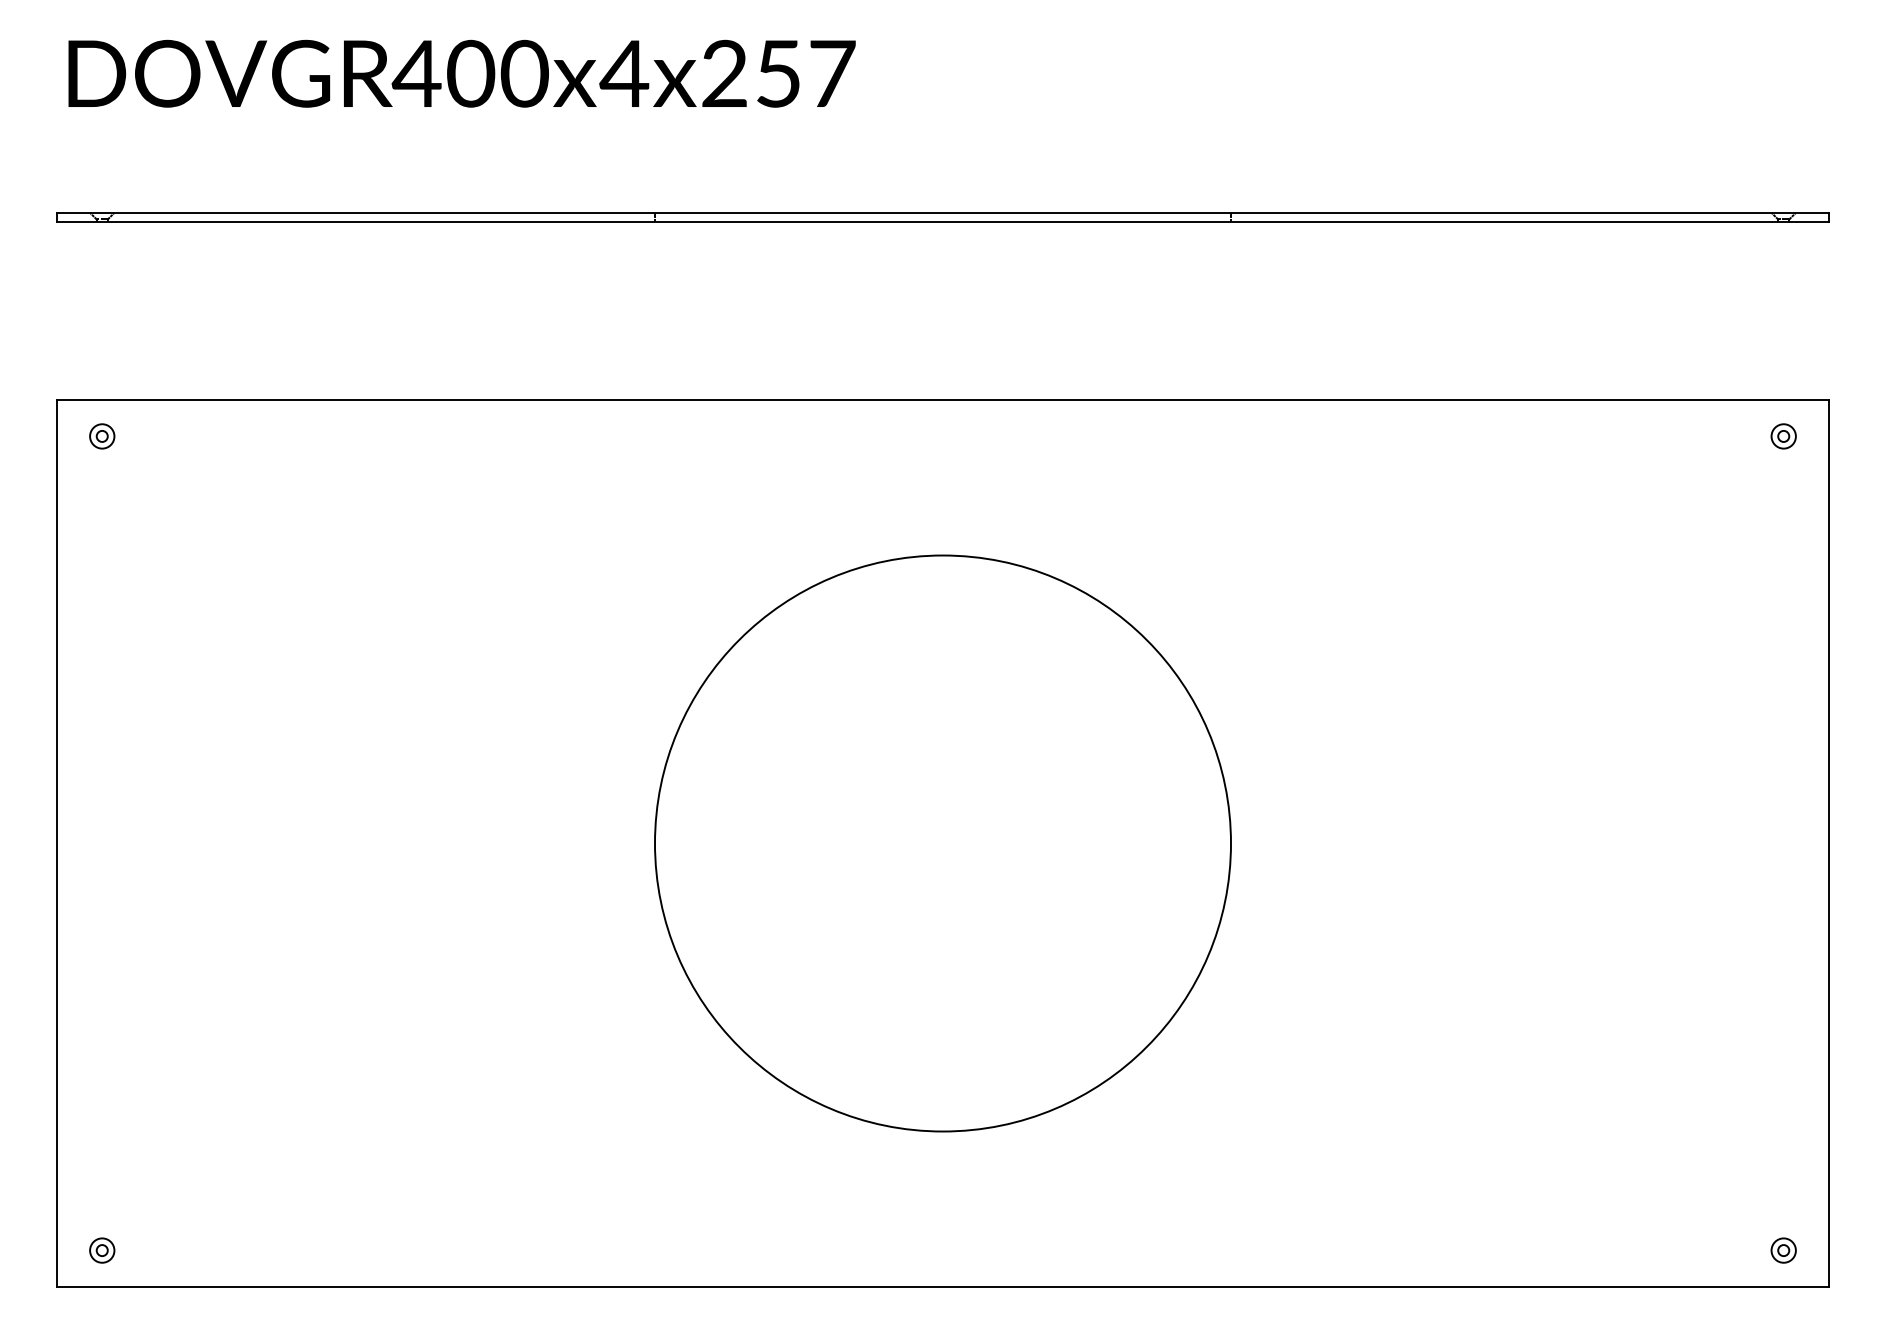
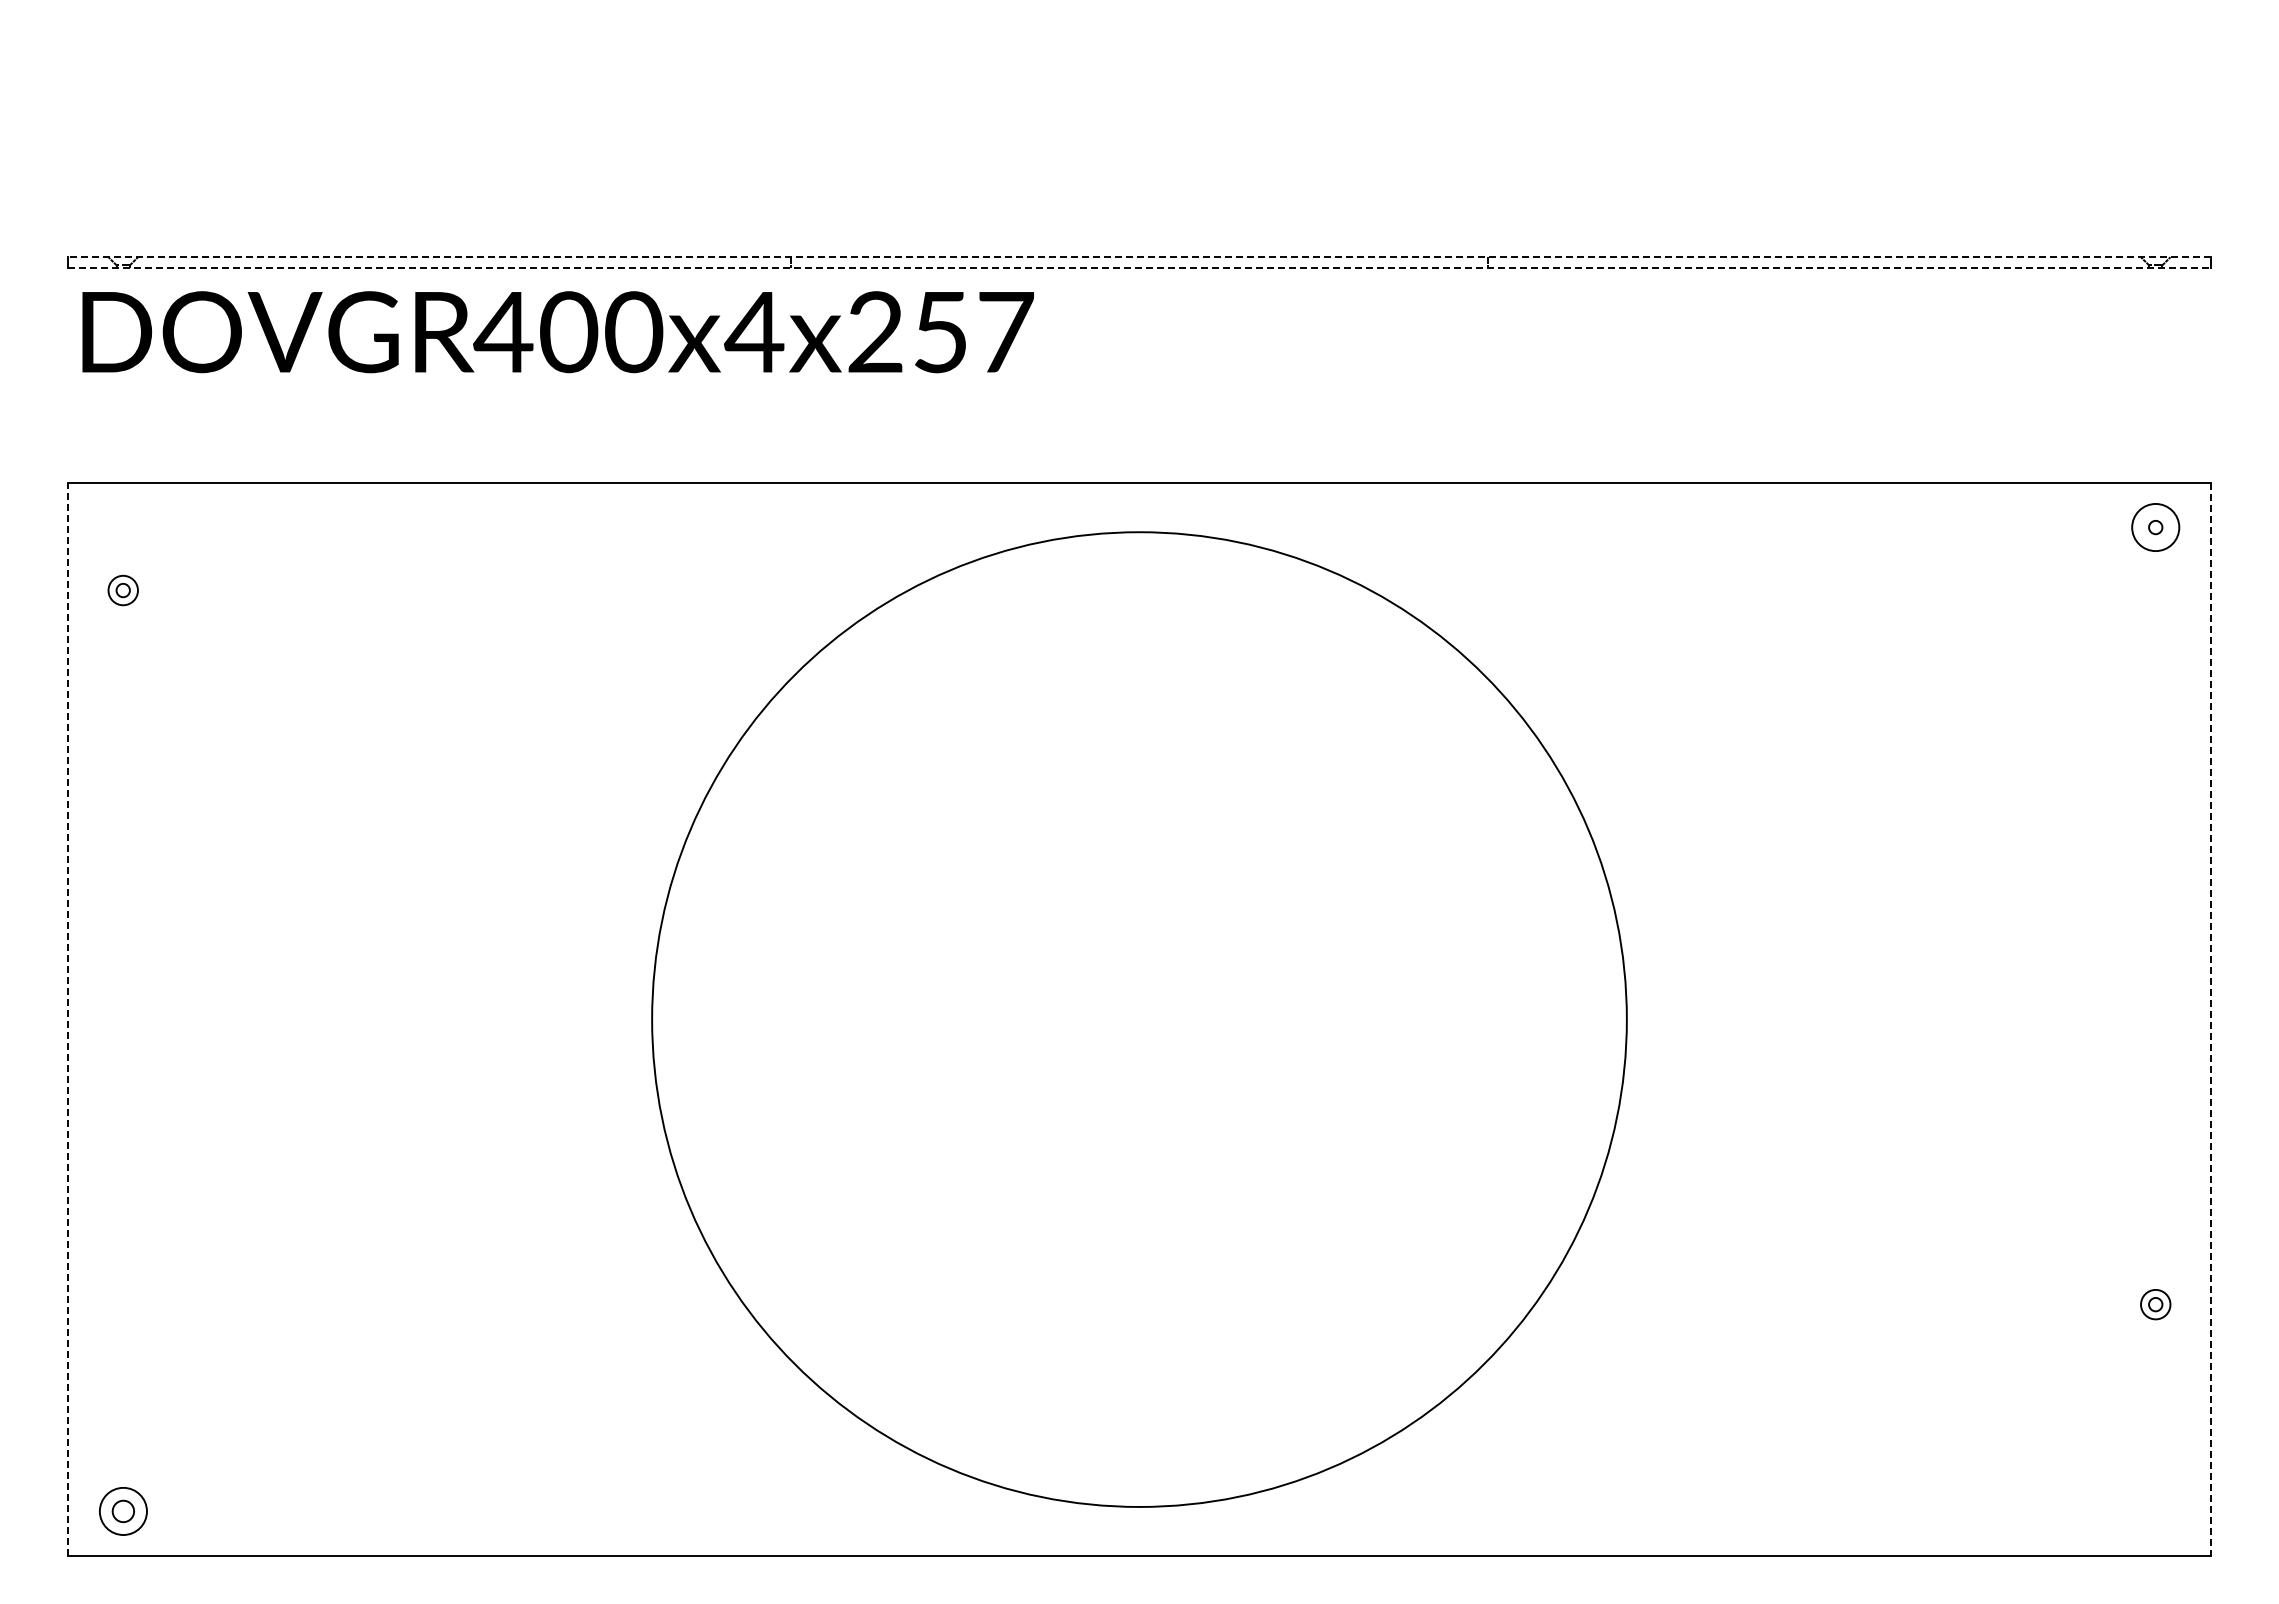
text: (461, 74) -> (557, 332), moved
line: (943, 213) -> (1139, 257), solid -> dashed
line: (943, 221) -> (1140, 267), solid -> dashed
part: (101, 436) -> (122, 590), moved
circle: (1783, 436) -> (2155, 527), size x1.6
line: (56, 843) -> (68, 1019), solid -> dashed
circle: (943, 843) -> (1139, 1019), size x1.4
line: (1829, 844) -> (2210, 1020), solid -> dashed
part: (101, 1250) -> (122, 1511), size x1.6
part: (1783, 1250) -> (2155, 1304), moved

